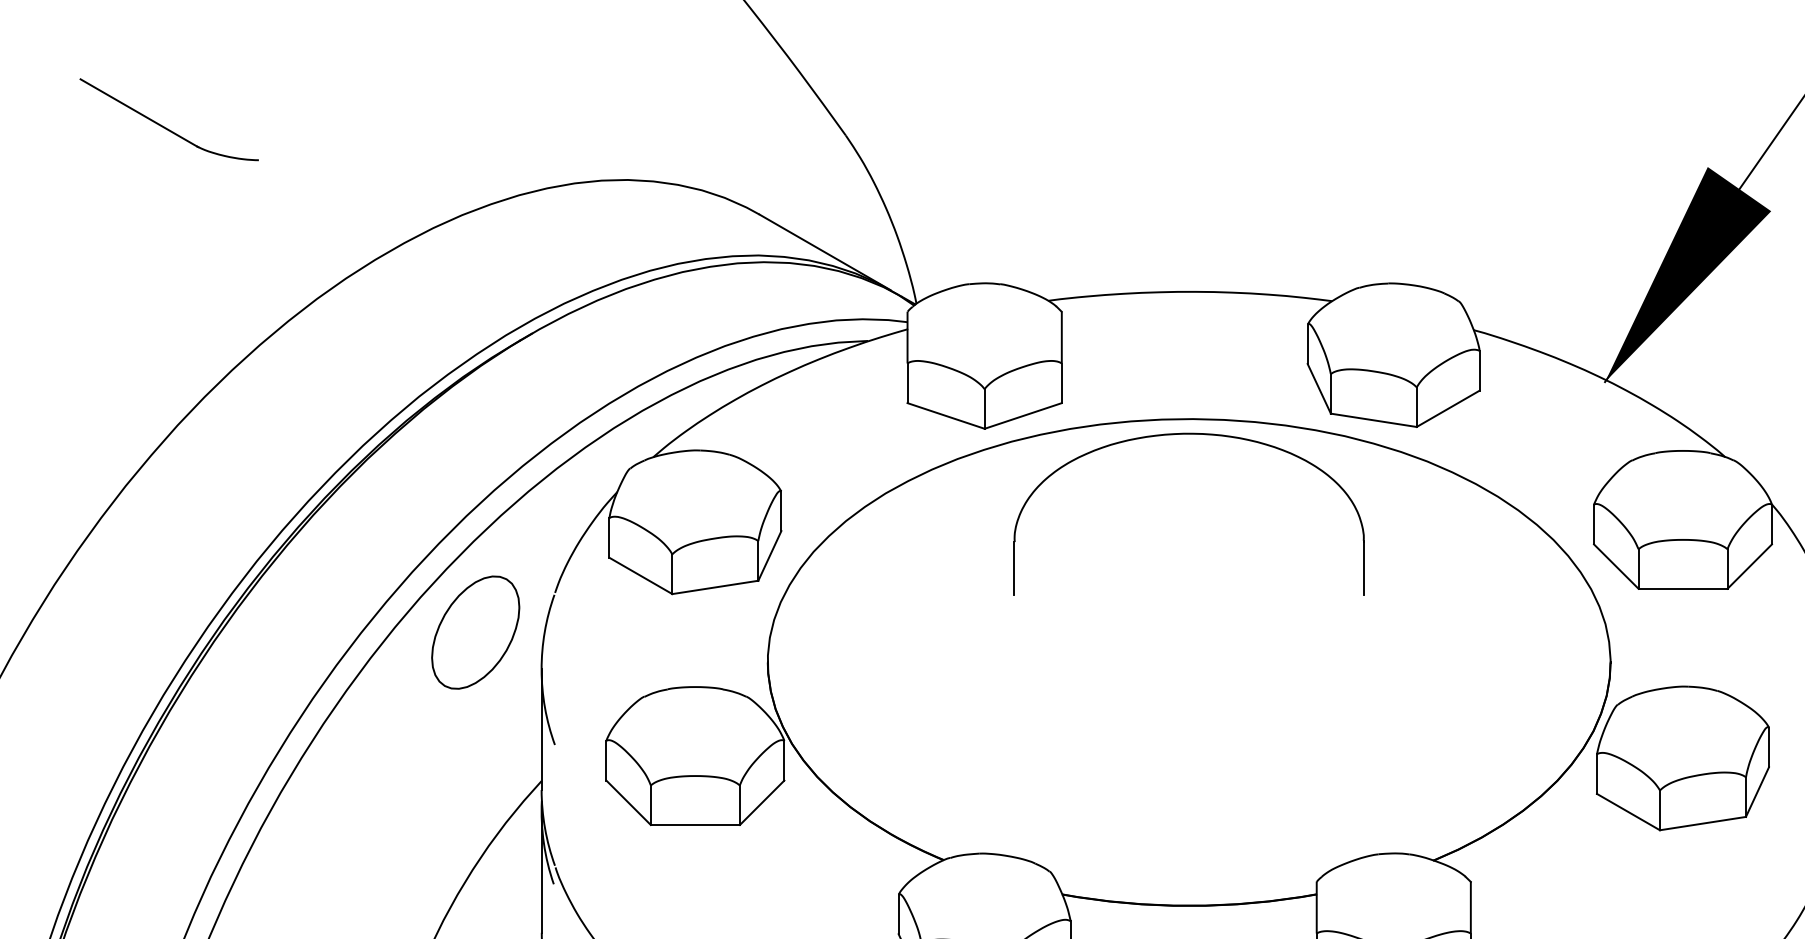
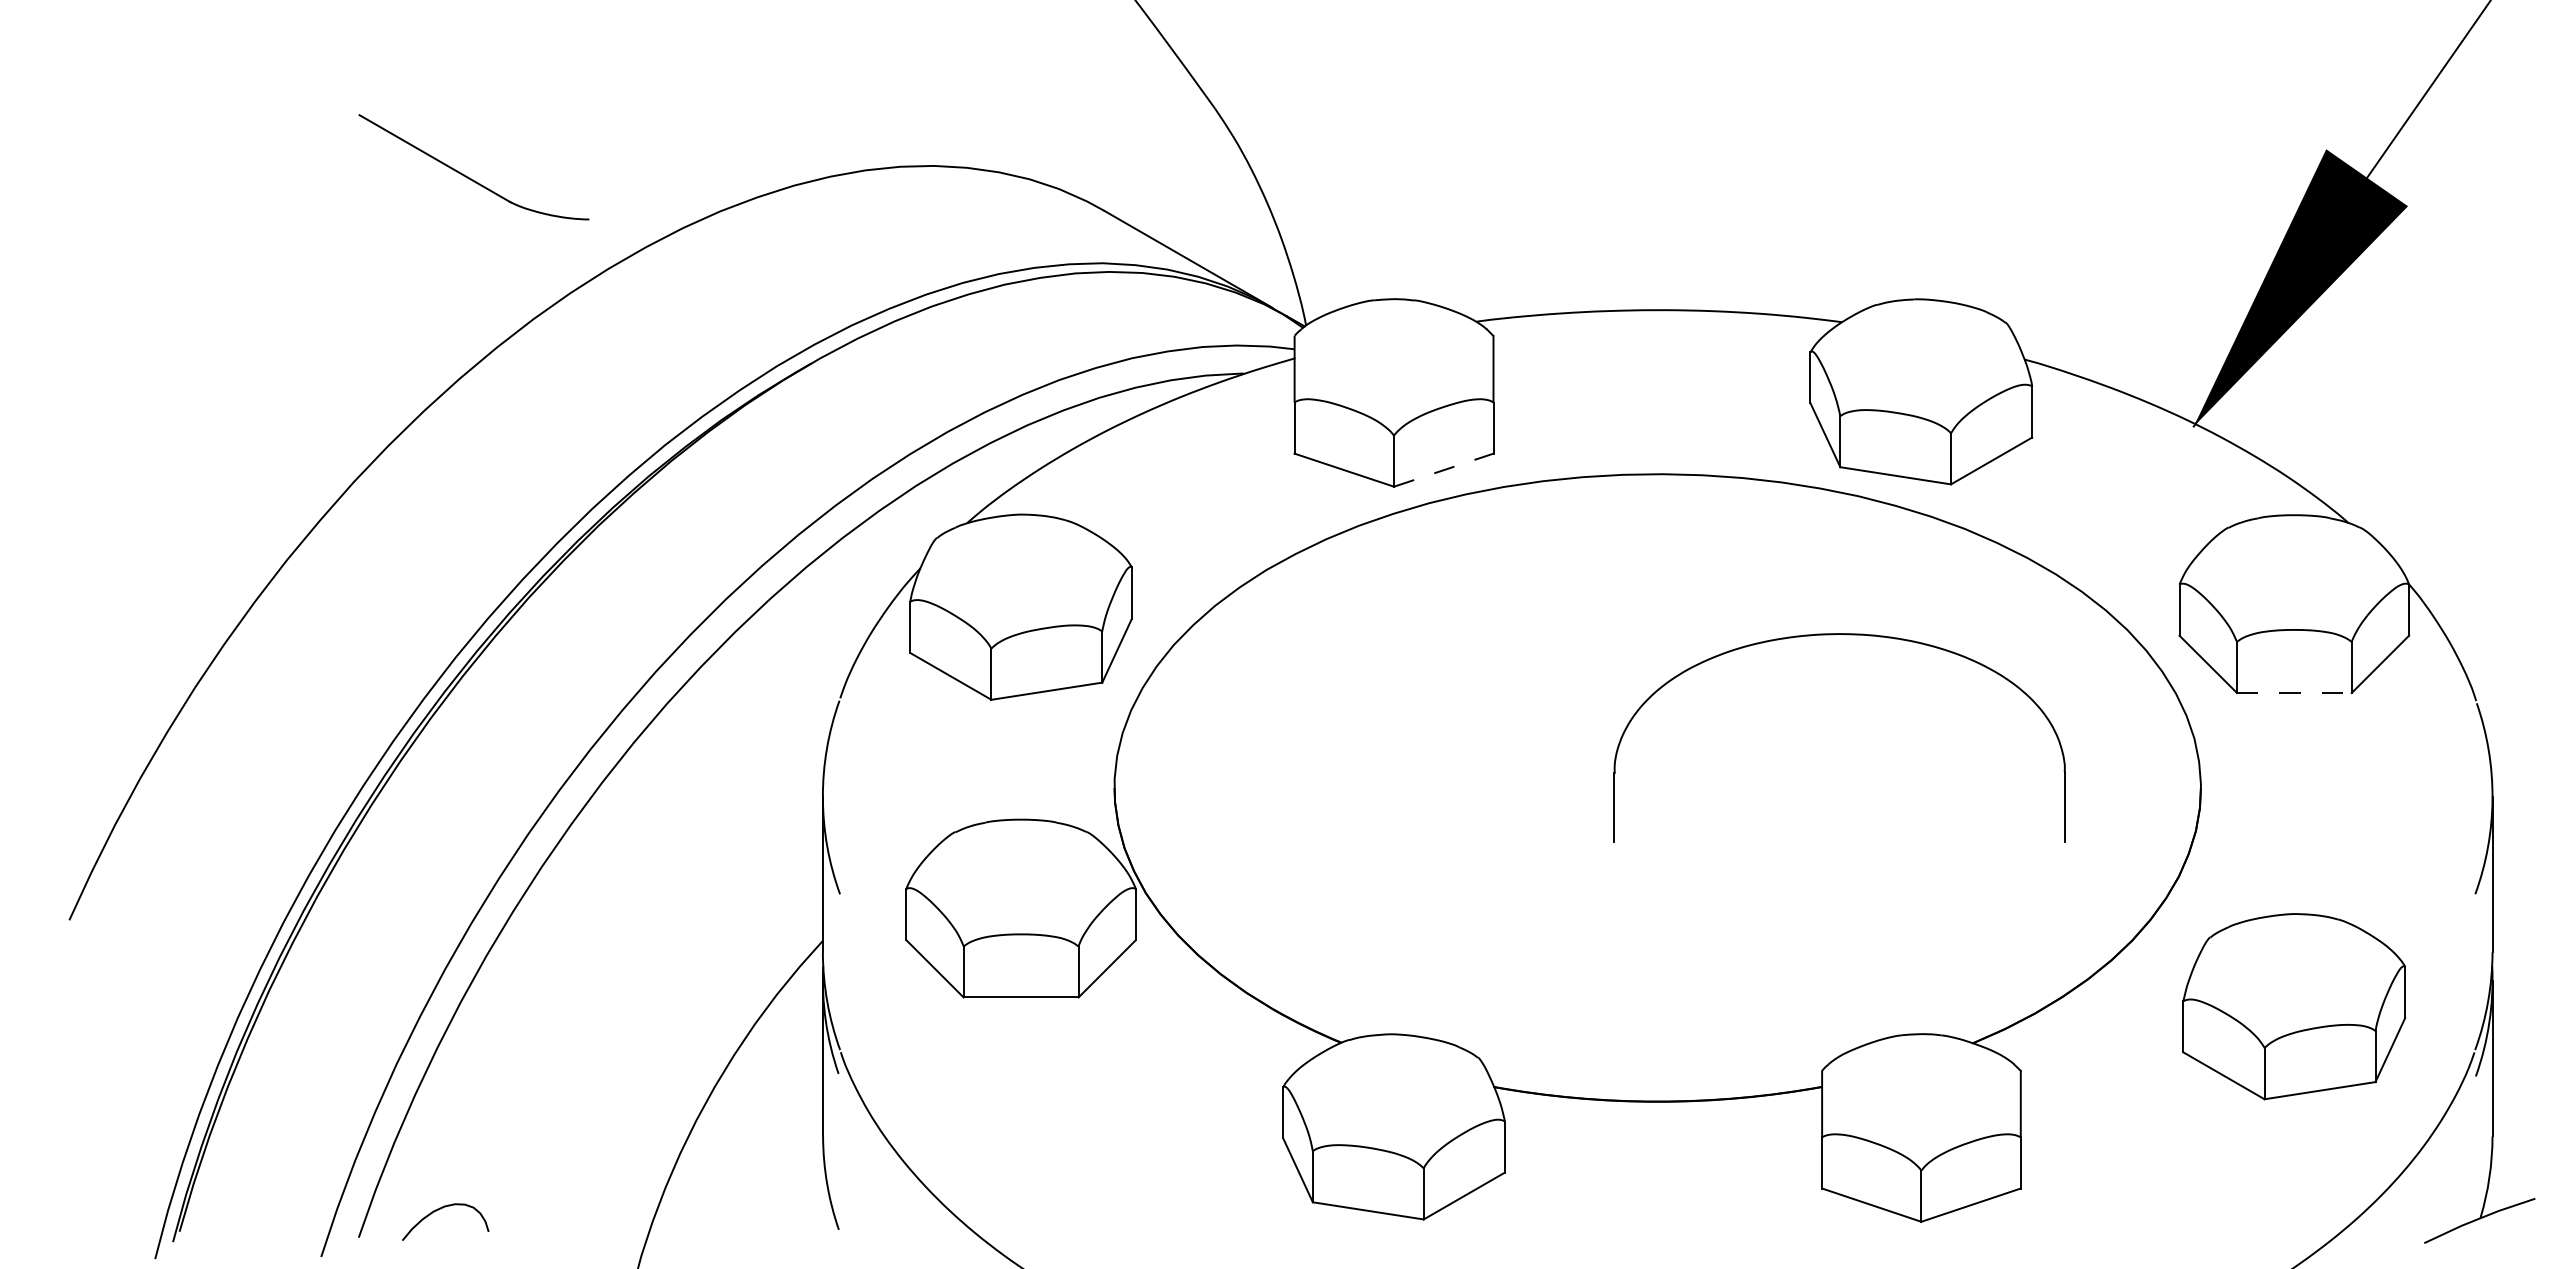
part: (165, 126) -> (468, 176), moved
line: (1023, 416) -> (1444, 470), solid -> dashed
part: (1184, 434) -> (1833, 635), moved
line: (1683, 589) -> (2294, 693), solid -> dashed
part: (475, 632) -> (737, 749), removed
part: (1683, 758) -> (2294, 1006), moved

